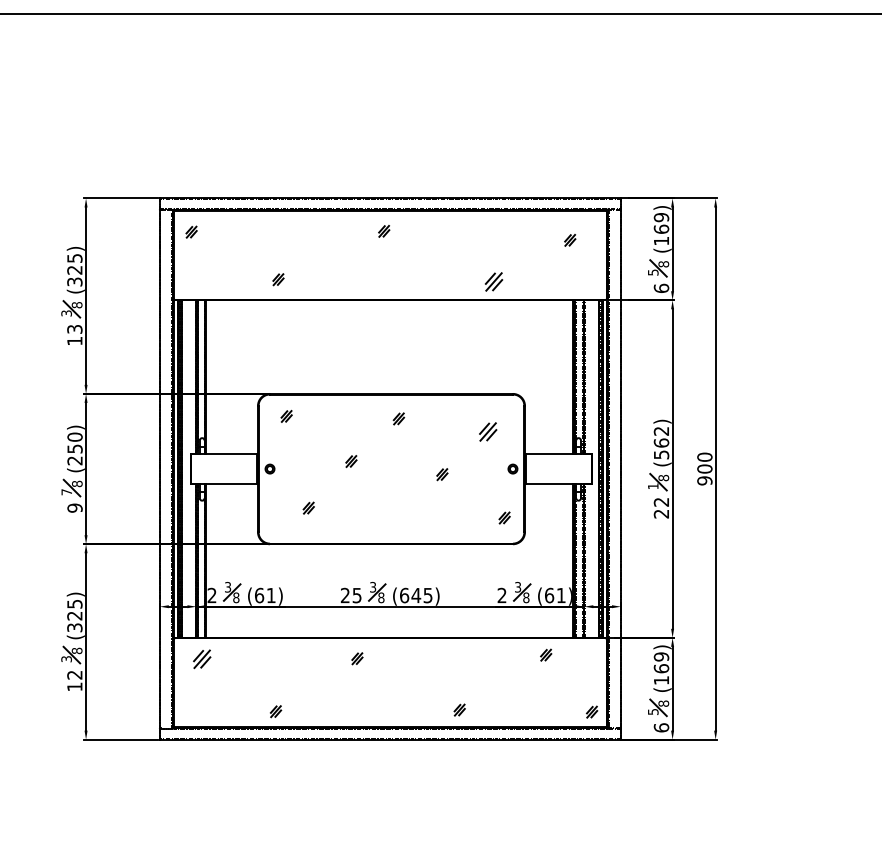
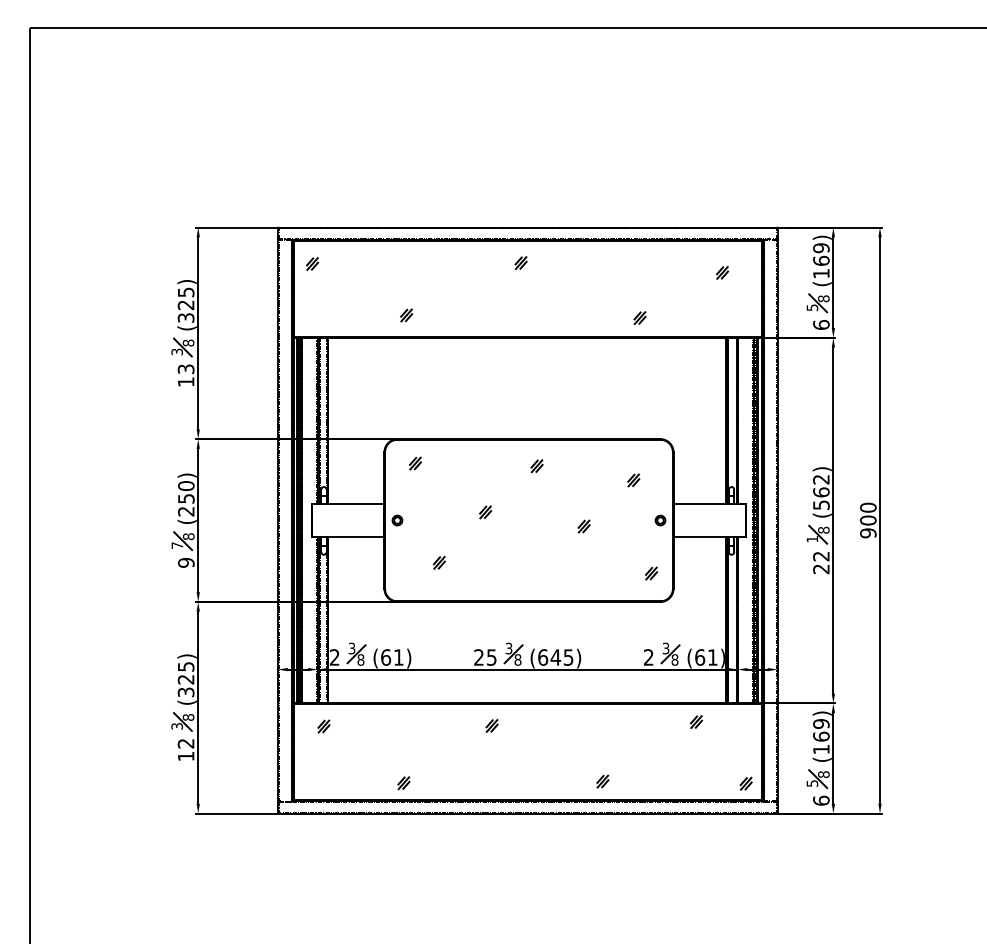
part: (493, 282) -> (639, 318), size x0.62
part: (488, 432) -> (633, 480), size x0.62
part: (201, 659) -> (323, 726), size x0.62

